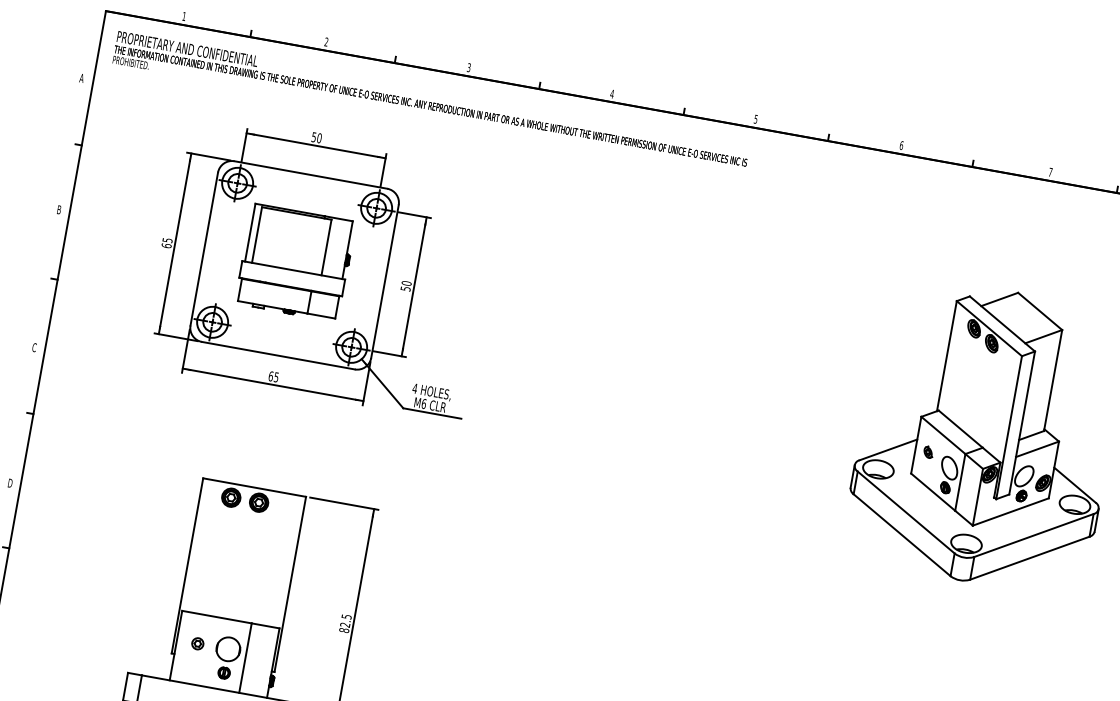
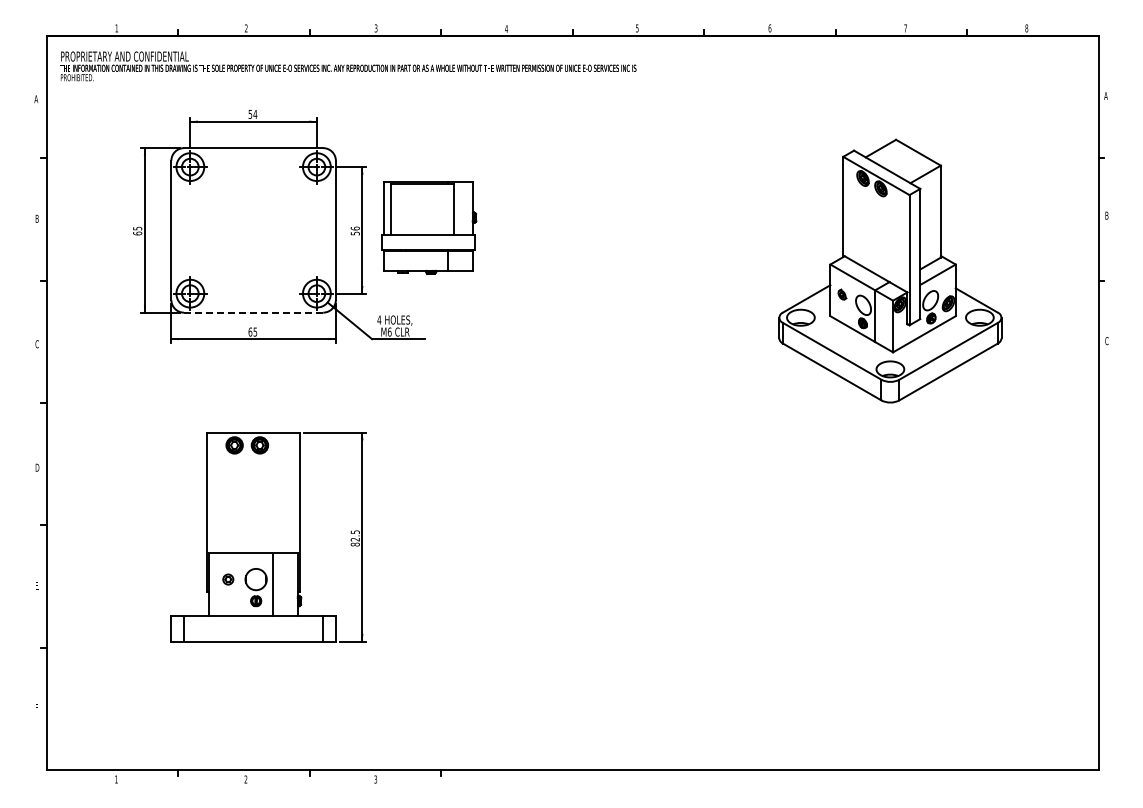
text: (319, 137) -> (255, 113), 50 -> 54
part: (296, 262) -> (429, 227), moved
text: (405, 283) -> (354, 228), 50 -> 56
line: (278, 355) -> (253, 312), solid -> dashed

